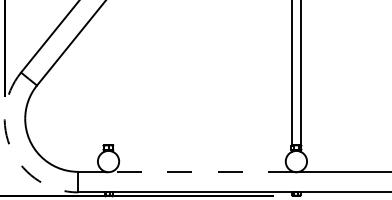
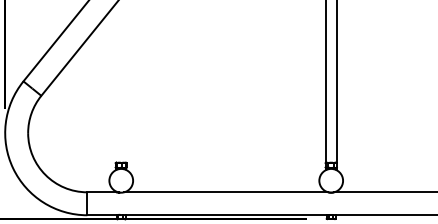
arc: (12, 150) -> (13, 168), dashed -> solid
line: (202, 172) -> (226, 192), dashed -> solid

